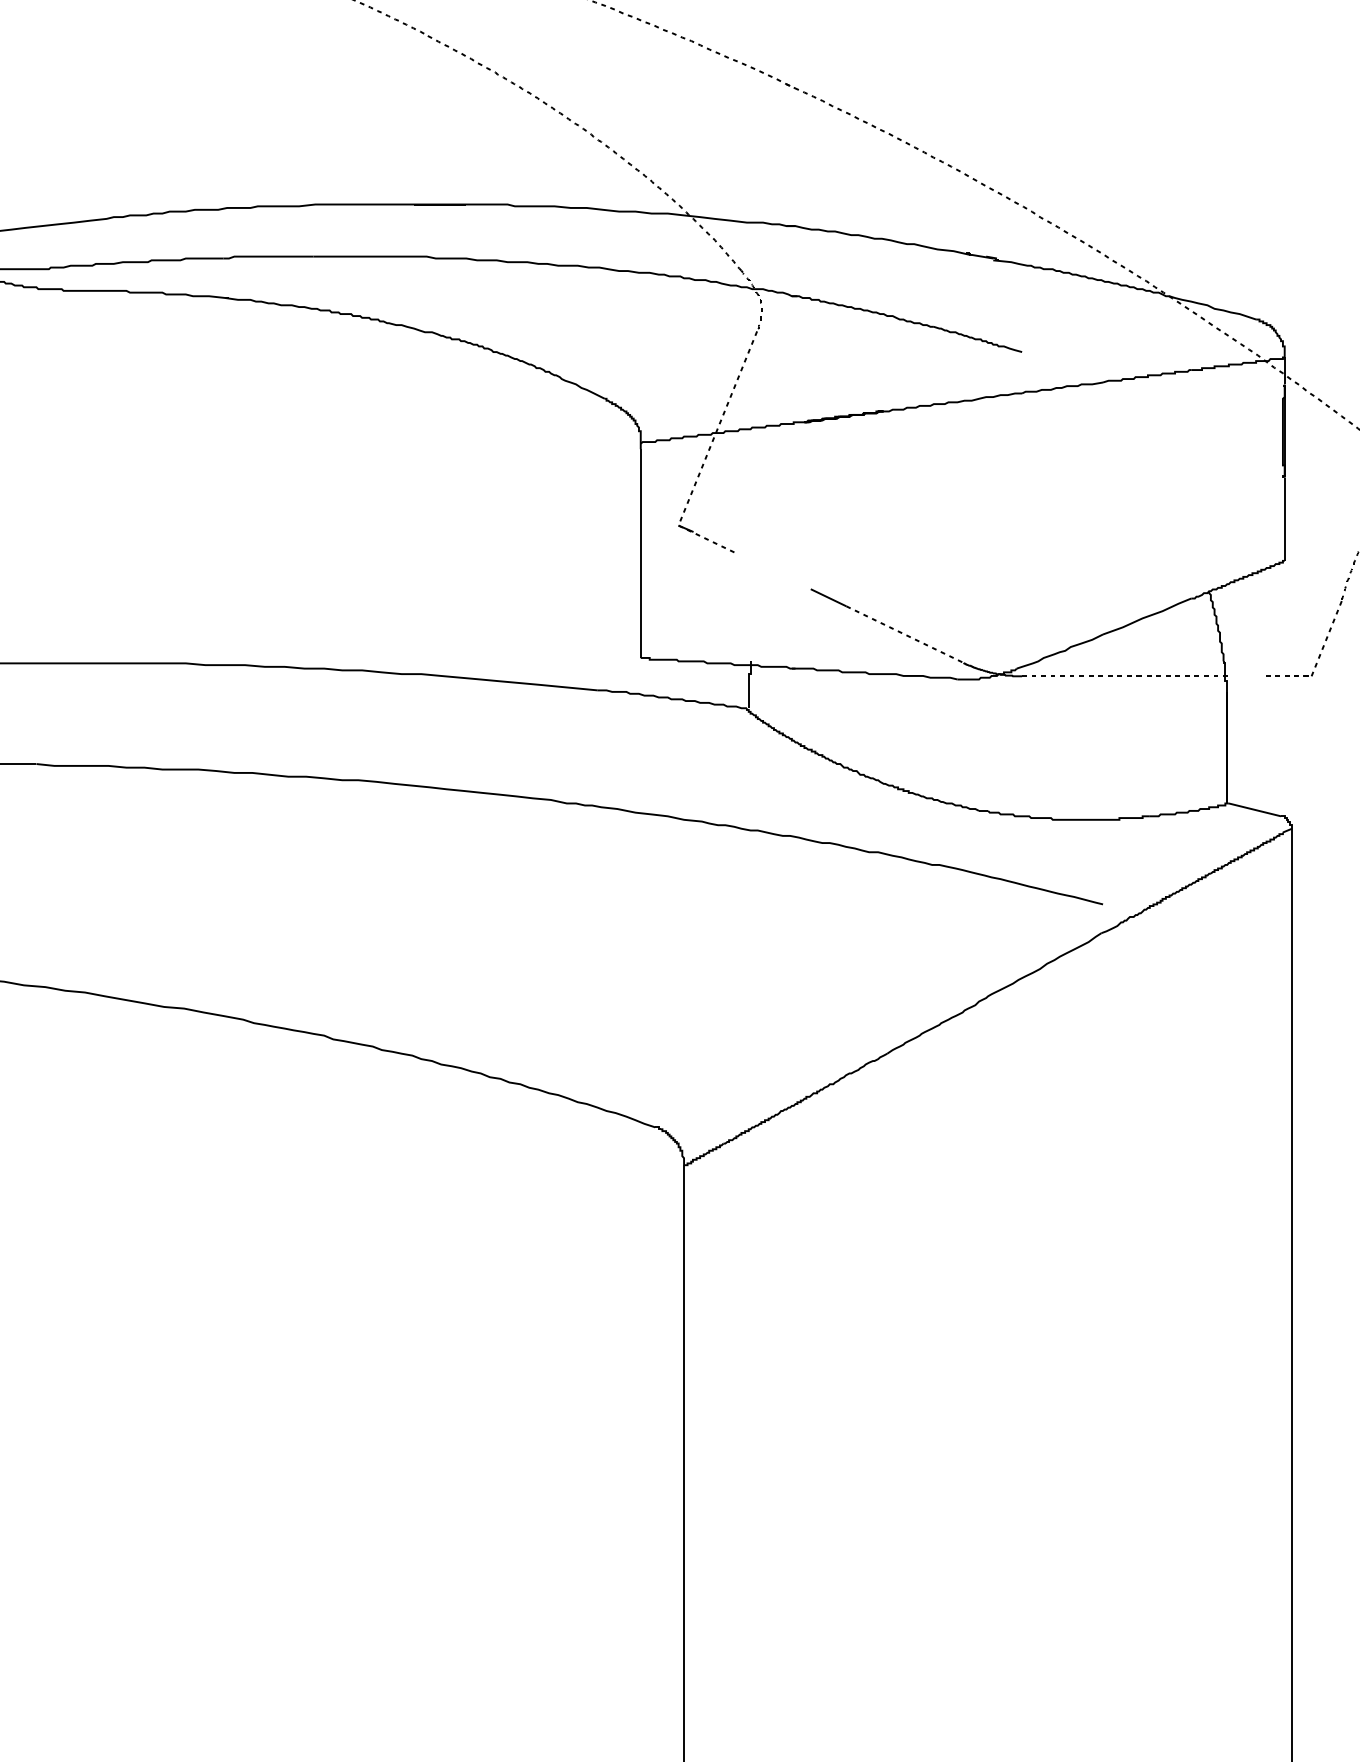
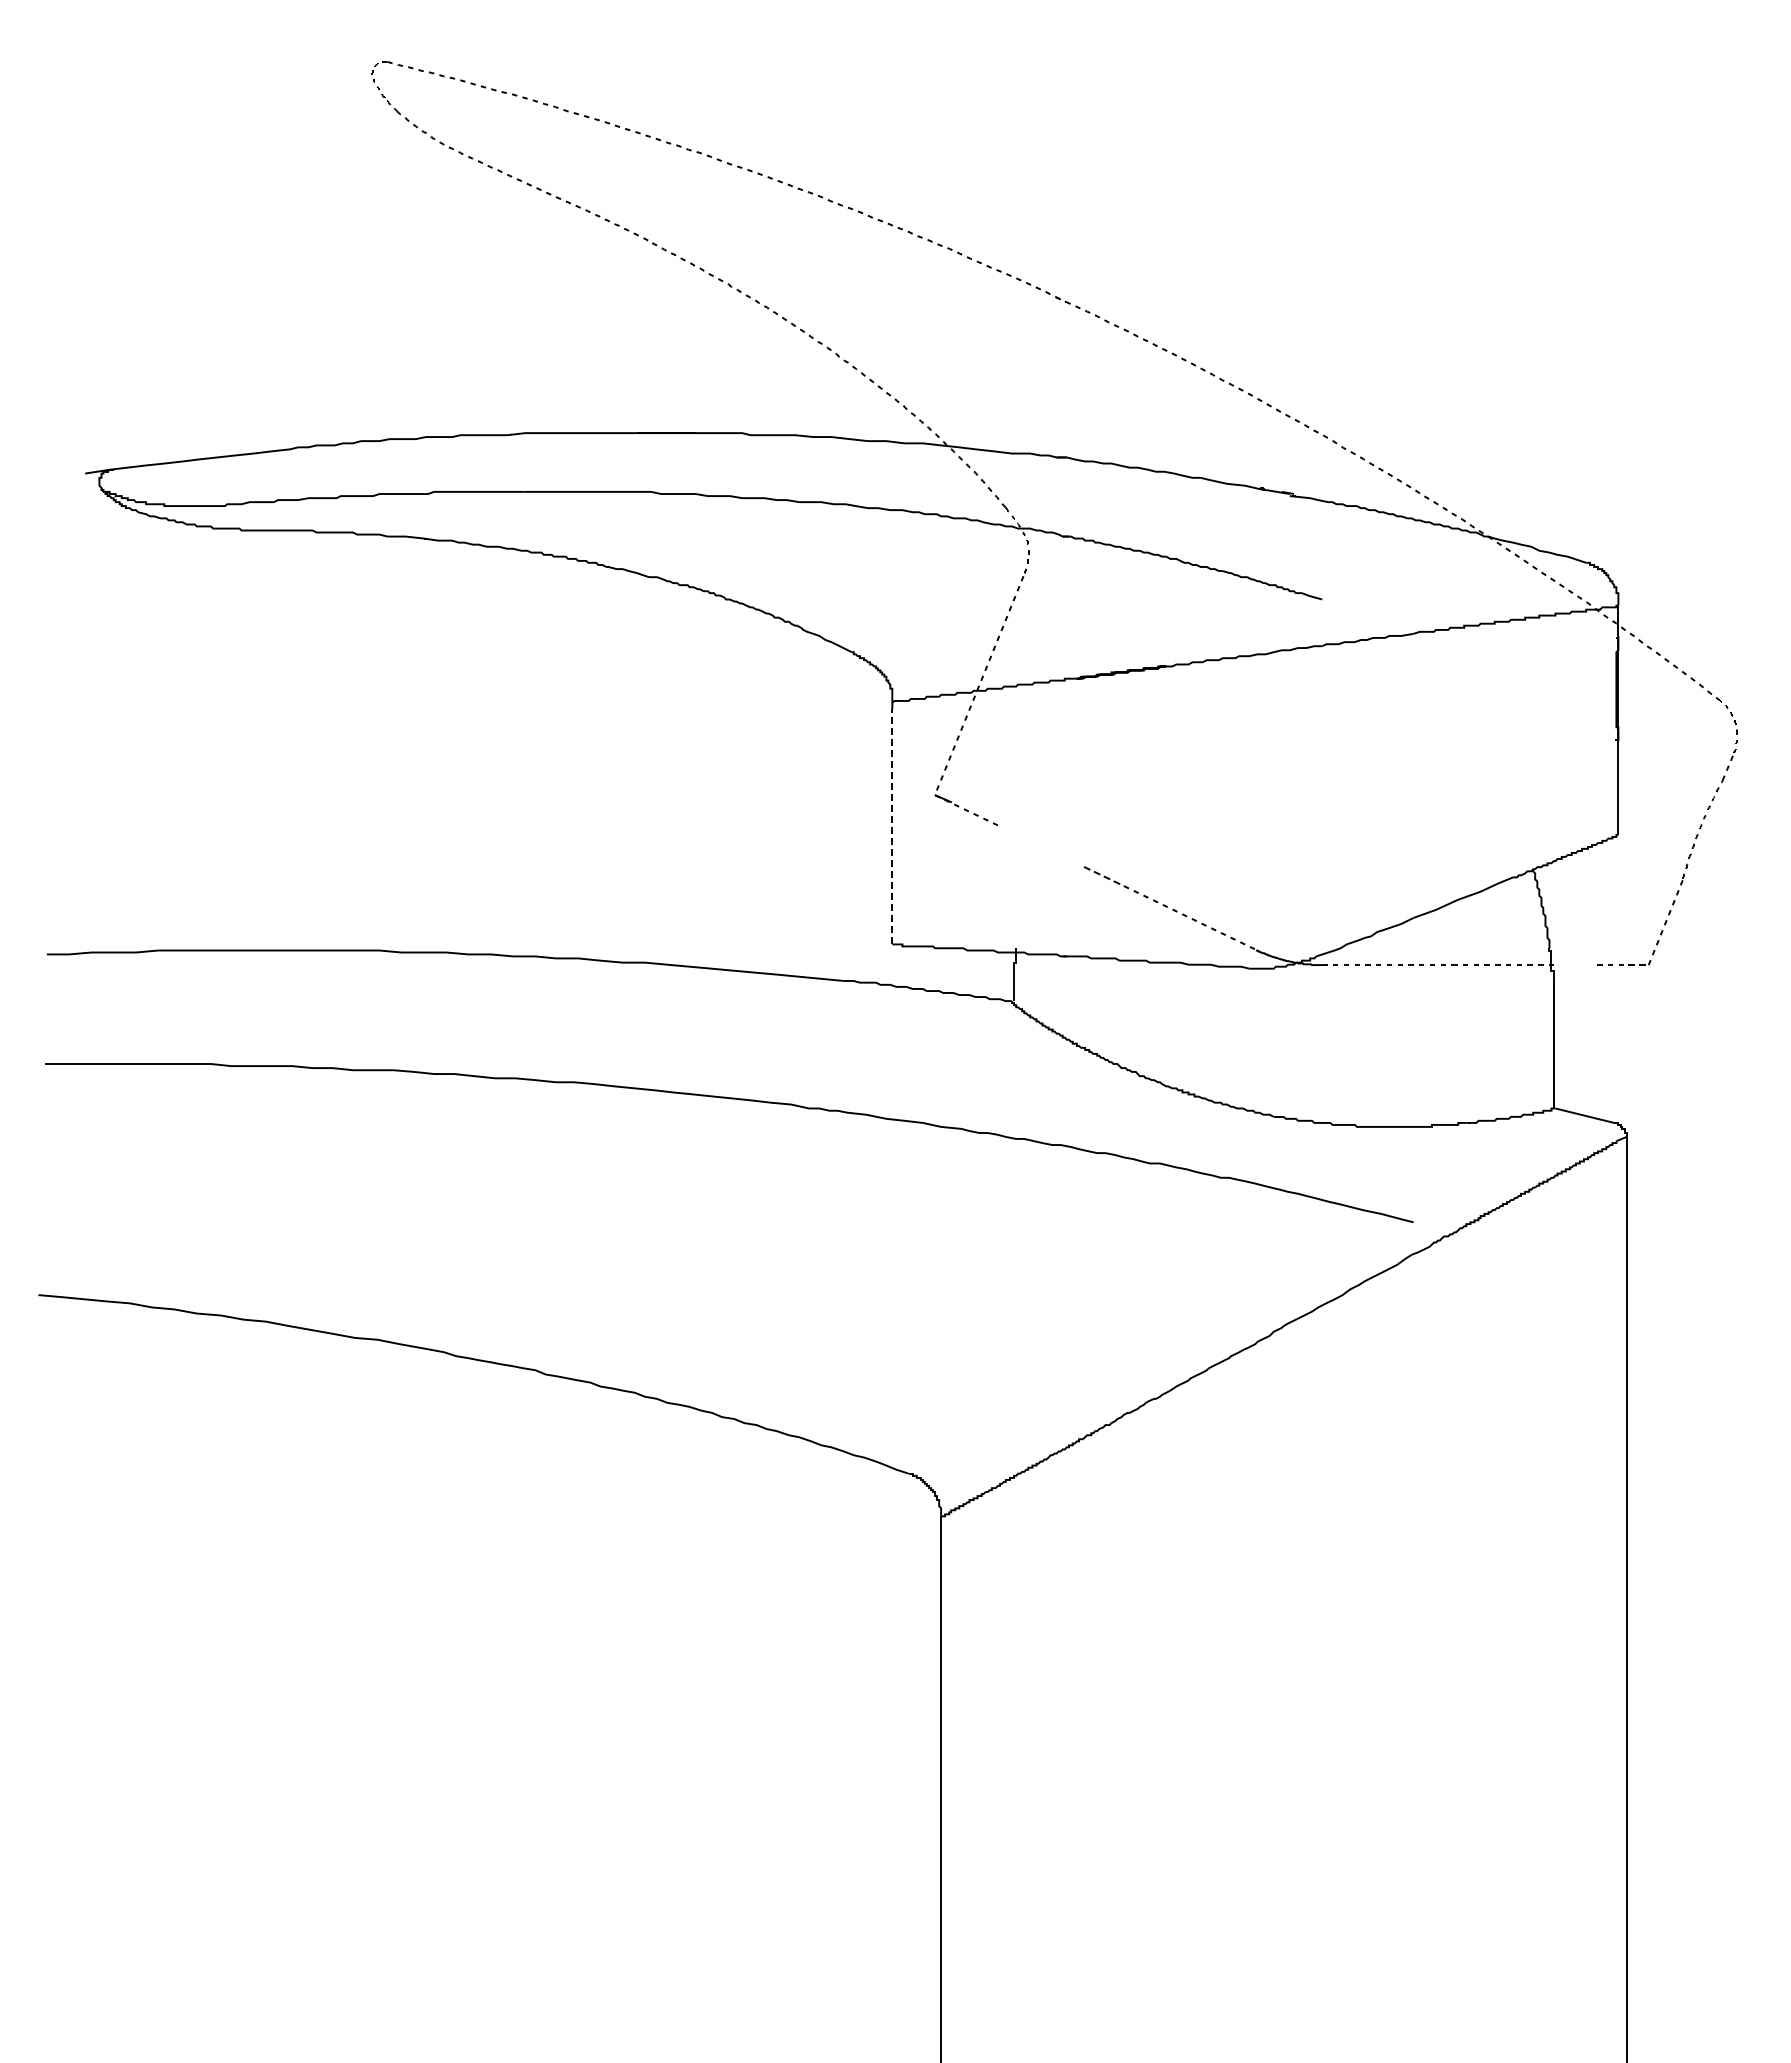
line: (640, 553) -> (892, 826), solid -> dashed
line: (828, 597) -> (1104, 876), solid -> dashed

